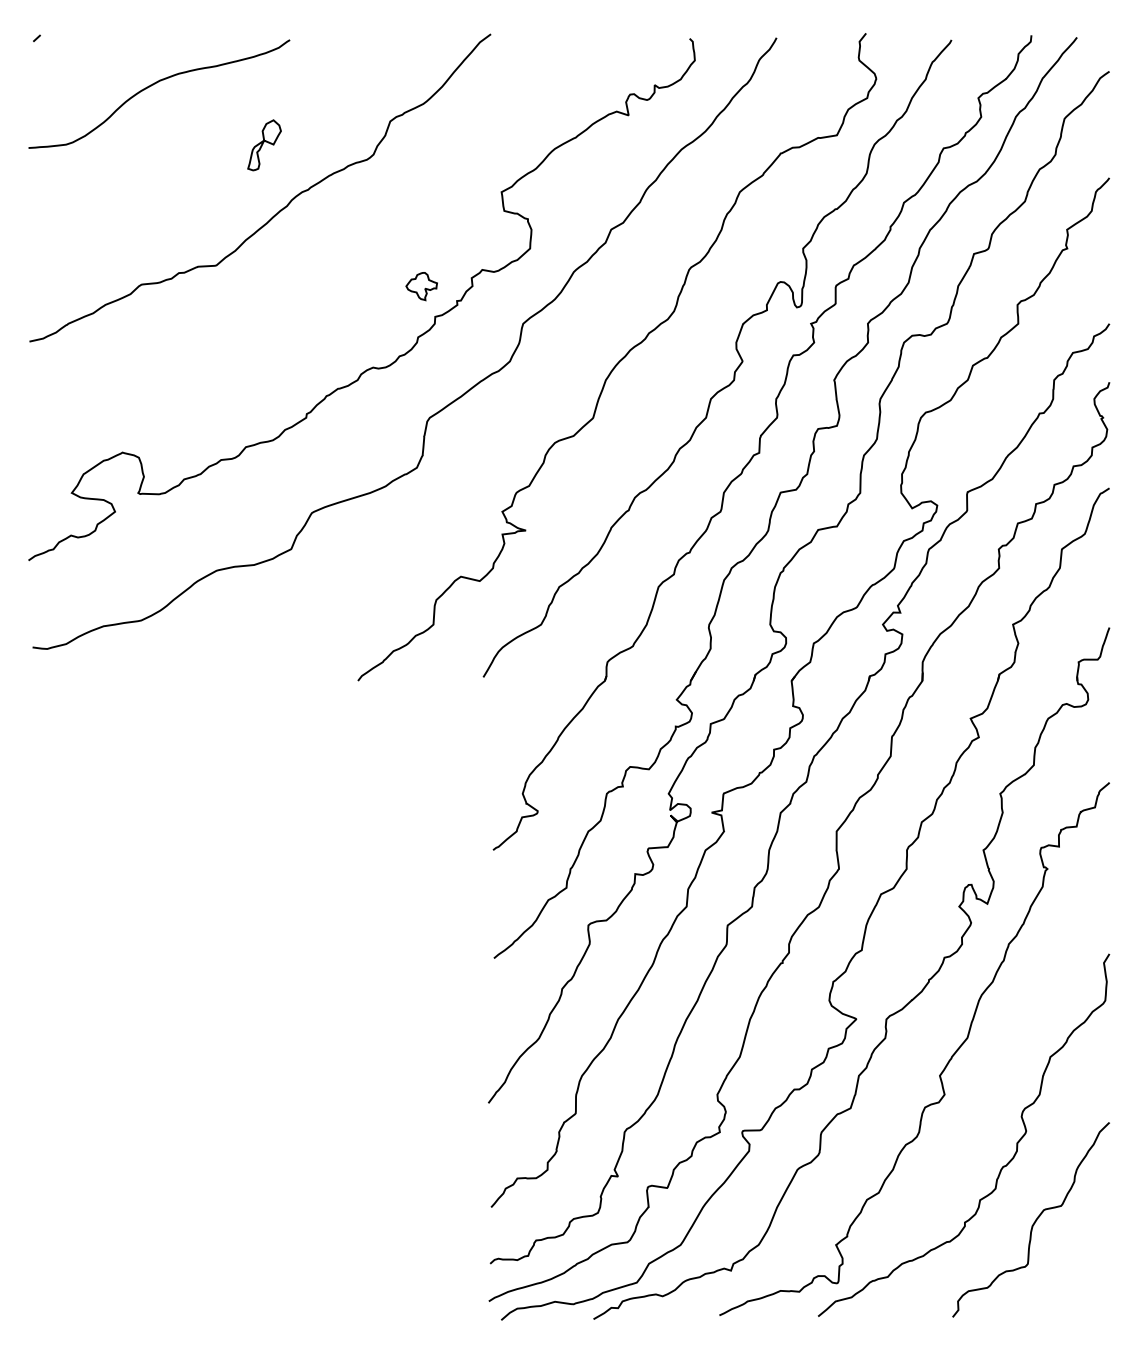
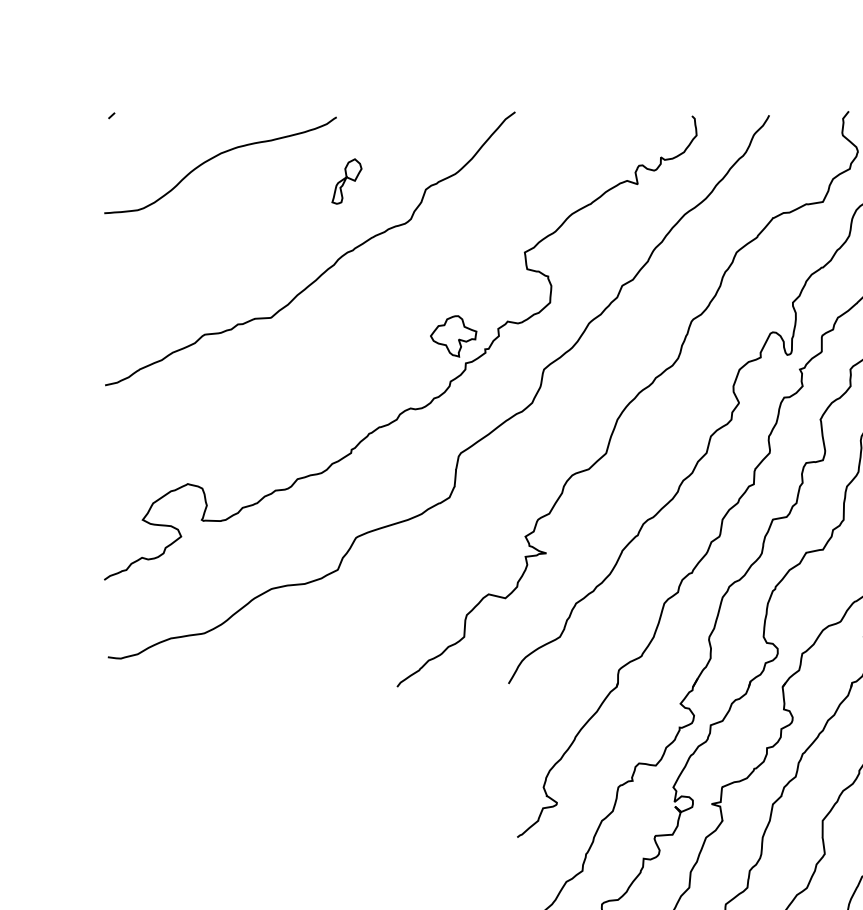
part: (264, 145) -> (346, 181), moved
part: (421, 286) -> (453, 336), size x1.67

